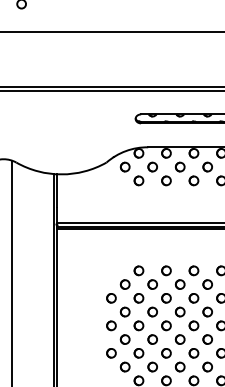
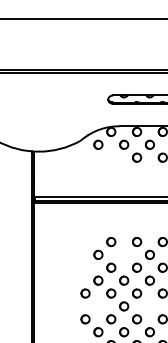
part: (138, 180) -> (110, 157), removed
part: (152, 284) -> (123, 254), removed
part: (111, 298) -> (85, 267), removed
part: (124, 339) -> (97, 306), removed
part: (179, 339) -> (149, 306), removed

